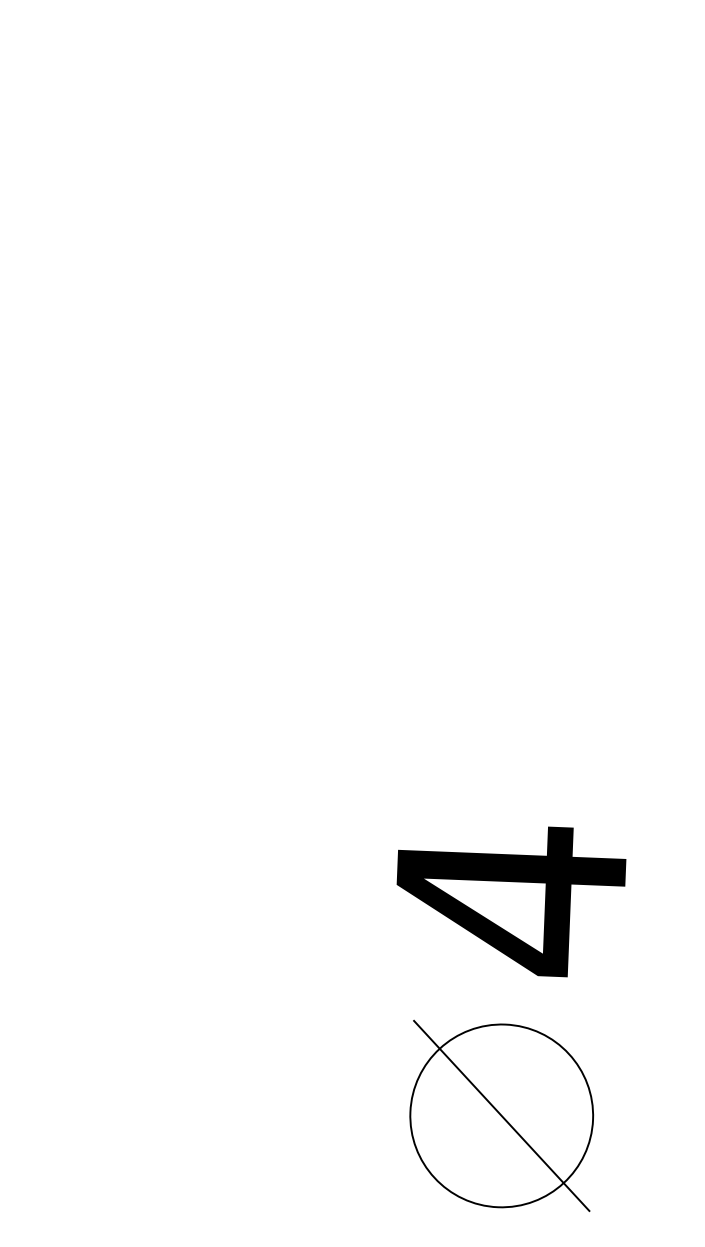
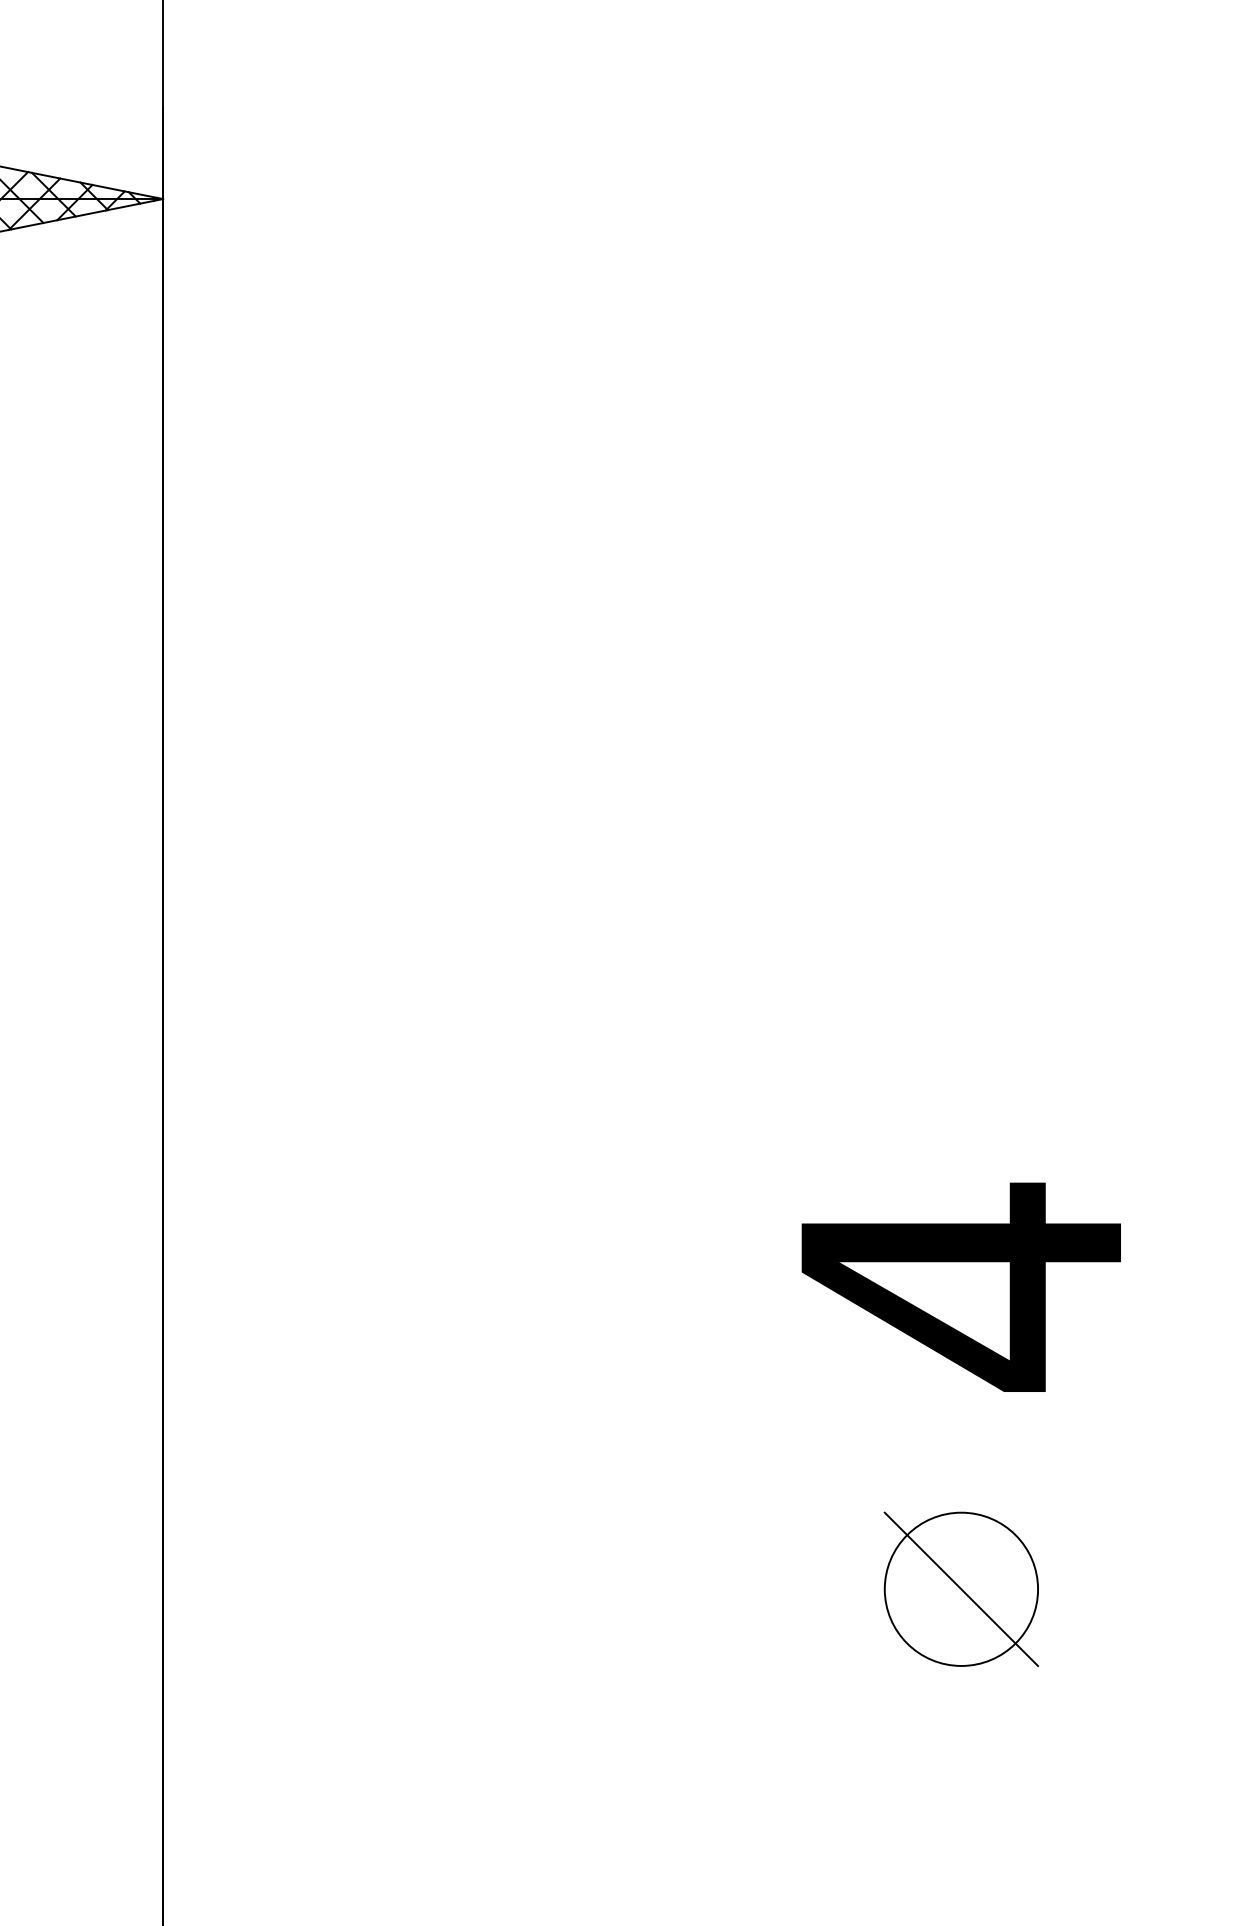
part: (501, 1116) -> (961, 1589), size x0.6

